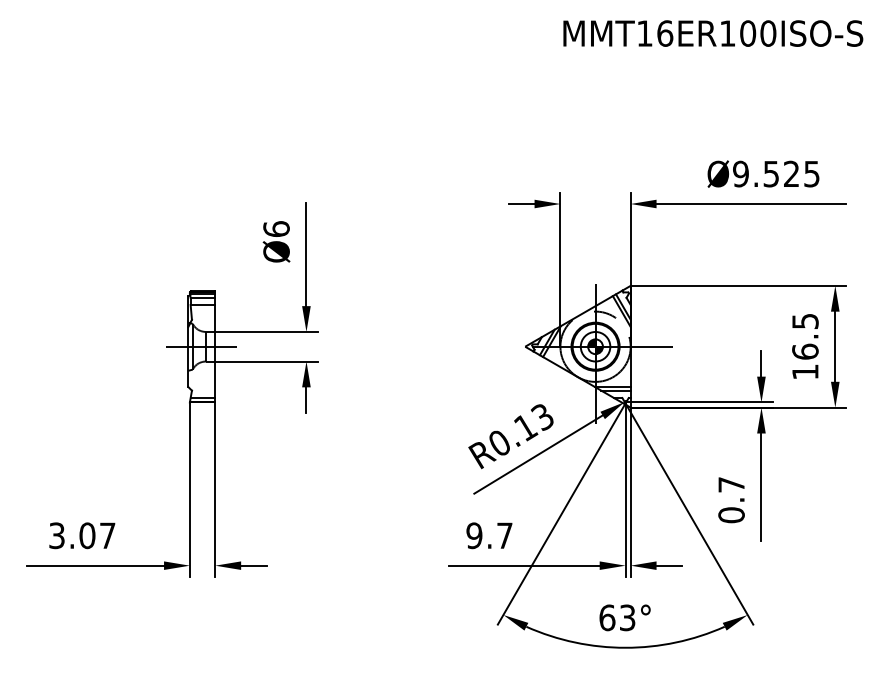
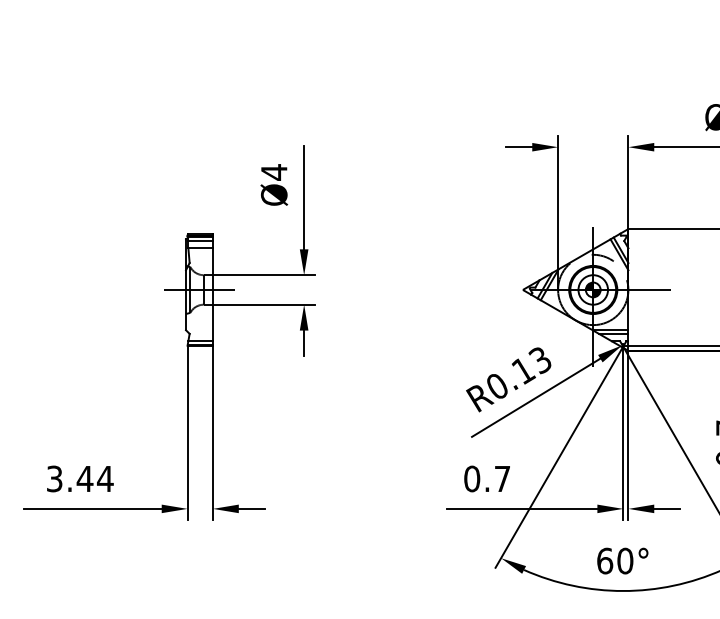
text: (276, 228) -> (274, 171), Ø6 -> Ø4
text: (97, 535) -> (95, 478), 3.07 -> 3.44
text: (474, 535) -> (472, 478), 9.7 -> 0.7
text: (627, 617) -> (625, 560), 63° -> 60°

